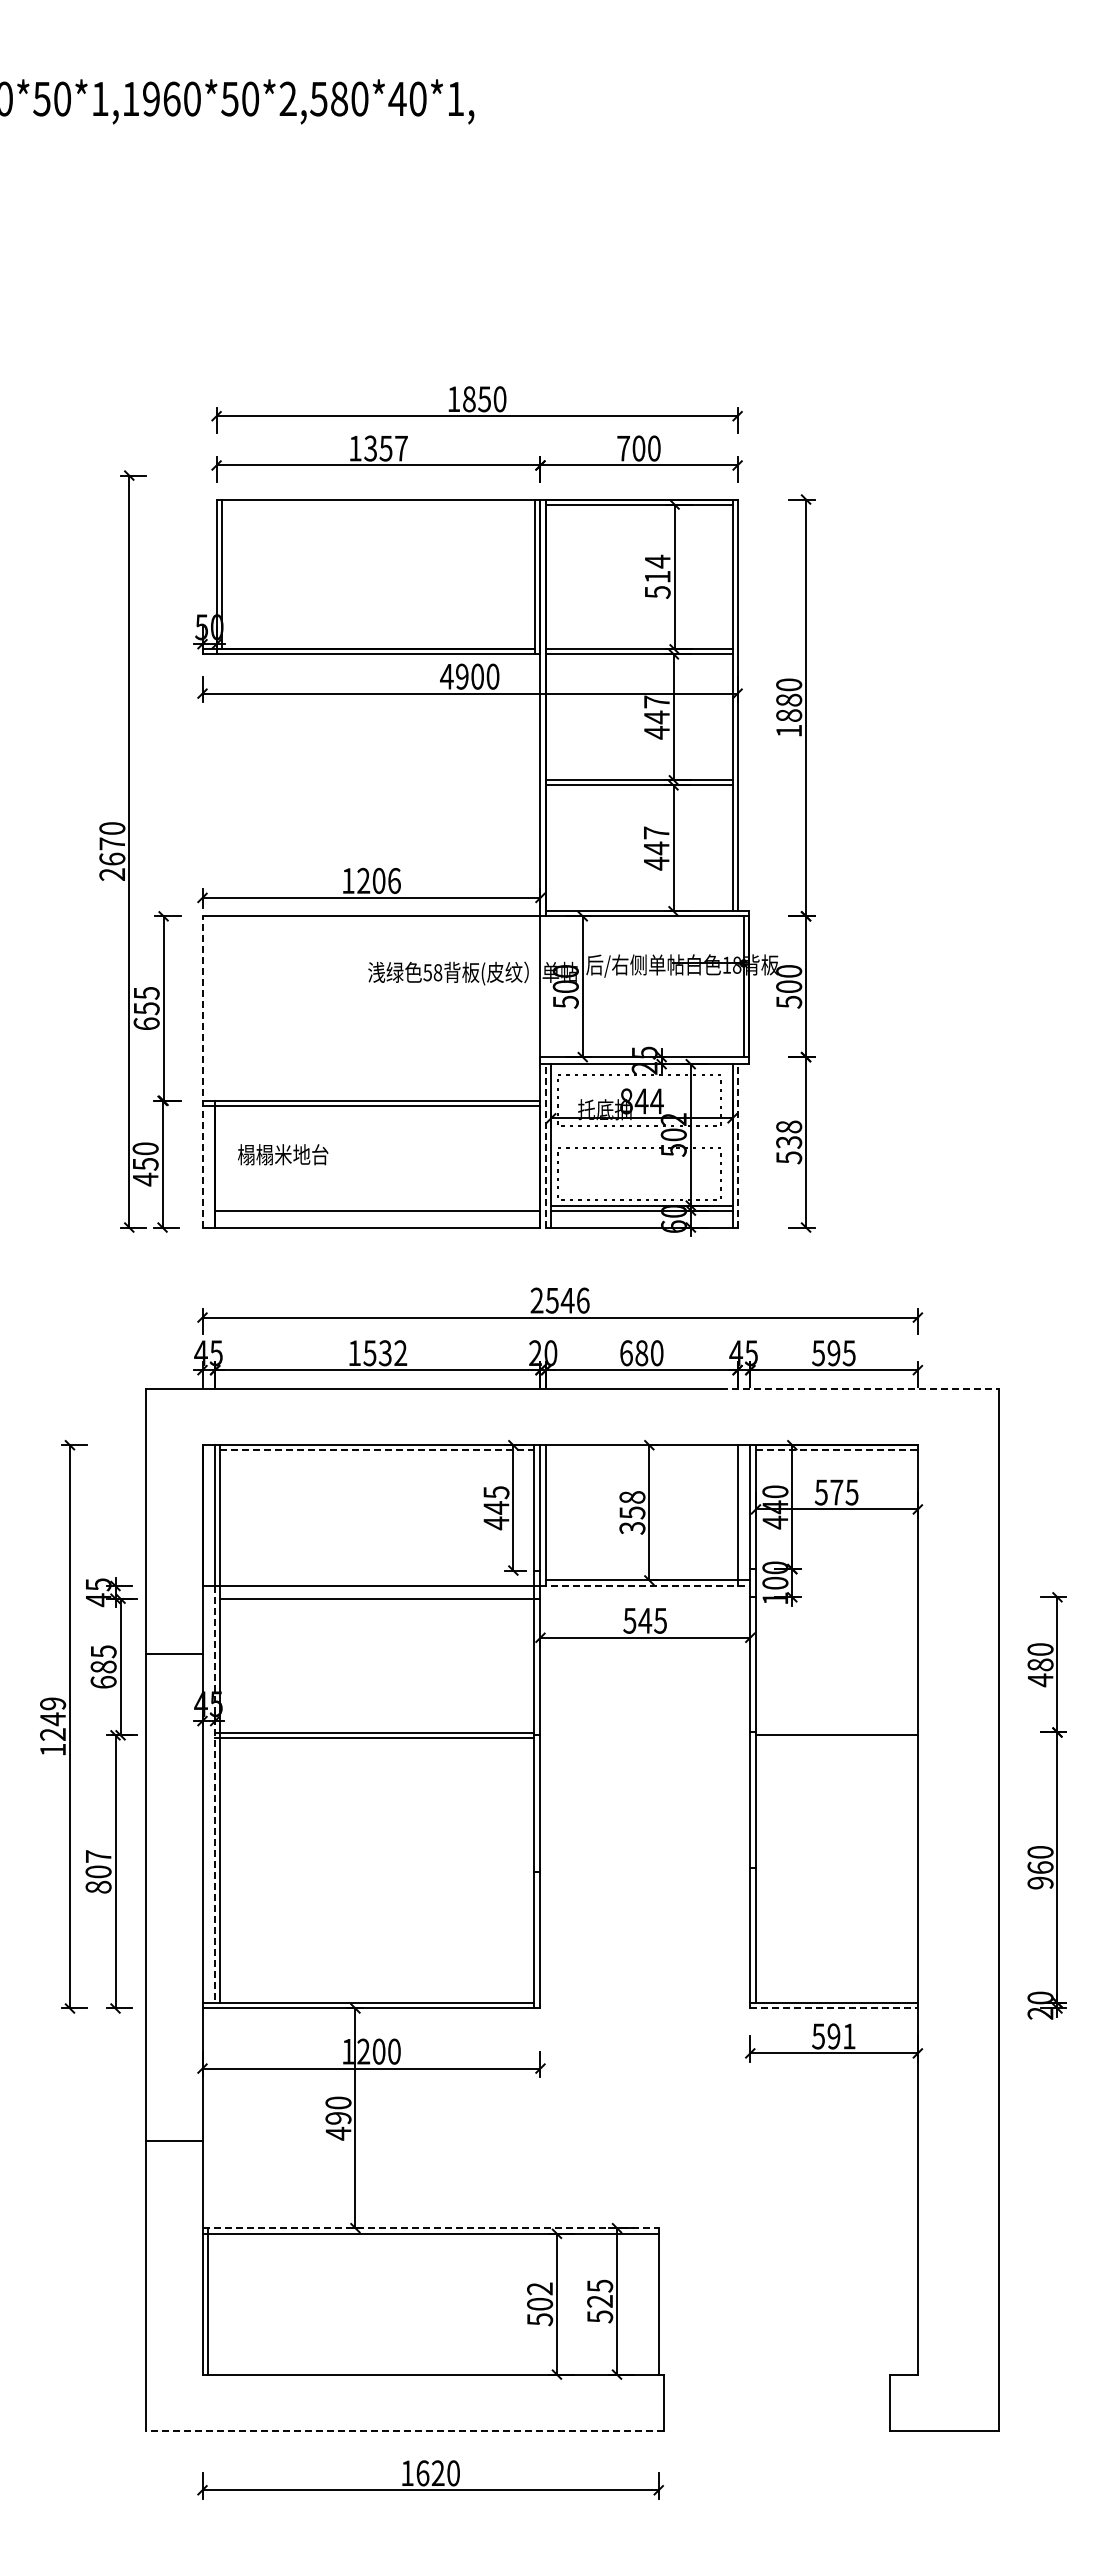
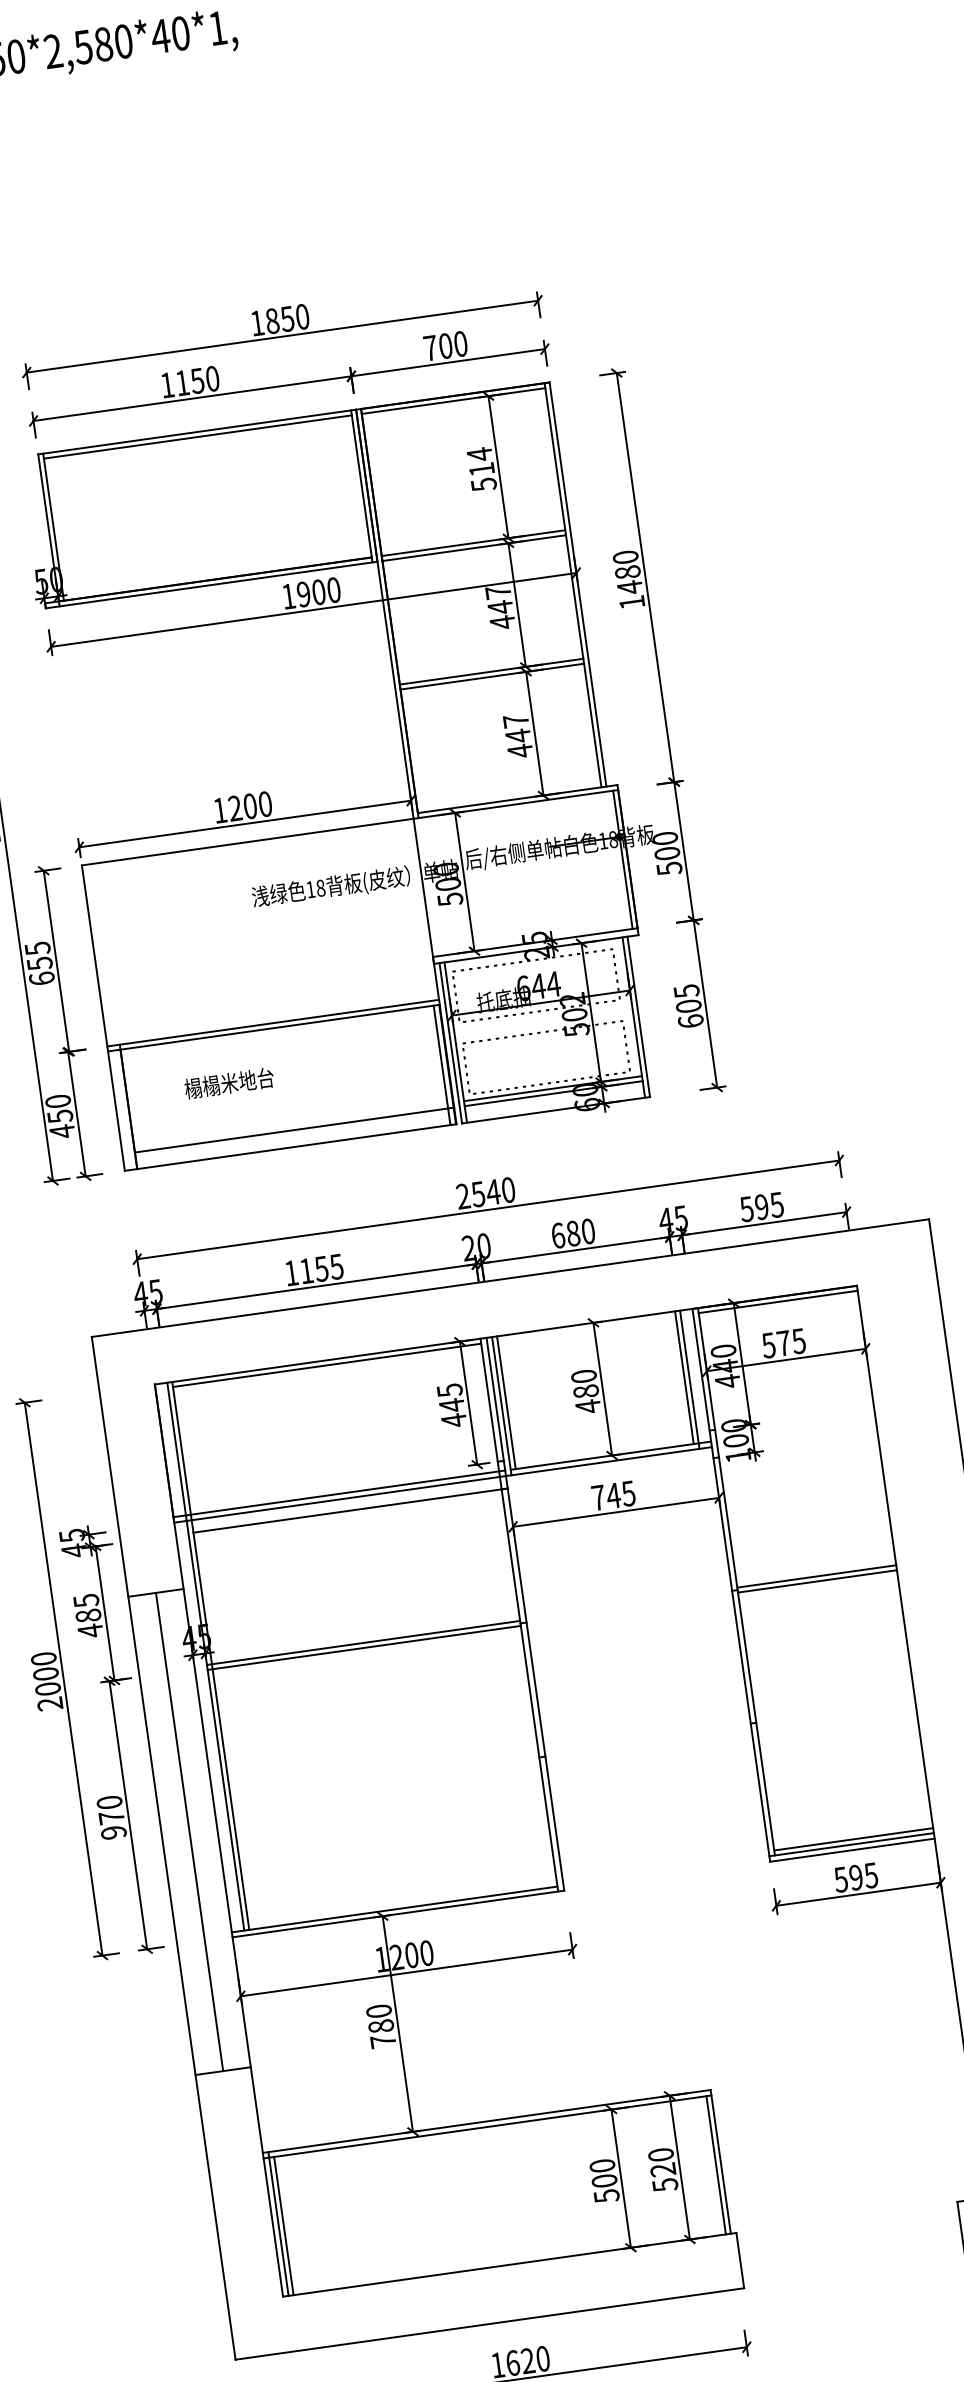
text: (385, 448) -> (196, 381), 1357 -> 1150
line: (378, 504) -> (197, 436), added
text: (446, 676) -> (288, 596), 4900 -> 1900
text: (789, 715) -> (630, 587), 1880 -> 1480
text: (394, 880) -> (265, 803), 1206 -> 1200
text: (427, 972) -> (310, 889), 58 -> 18
line: (202, 1071) -> (103, 1017), dashed -> solid
text: (626, 1101) -> (523, 988), 844 -> 644
text: (789, 1142) -> (689, 1006), 538 -> 605
line: (546, 1145) -> (451, 1042), dashed -> solid
line: (737, 1145) -> (638, 1016), dashed -> solid
text: (283, 1154) -> (229, 1083), moved
line: (534, 1166) -> (442, 1065), added
text: (583, 1300) -> (508, 1189), 2546 -> 2540
text: (385, 1353) -> (321, 1269), 1532 -> 1155
line: (860, 1388) -> (792, 1238), dashed -> solid
line: (377, 1450) -> (327, 1365), dashed -> solid
line: (836, 1450) -> (777, 1302), dashed -> solid
line: (551, 1512) -> (506, 1402), added
line: (732, 1512) -> (684, 1377), added
text: (632, 1513) -> (586, 1392), 358 -> 480
line: (371, 1580) -> (339, 1493), added
line: (645, 1586) -> (609, 1462), dashed -> solid
text: (629, 1620) -> (598, 1497), 545 -> 745
text: (103, 1682) -> (90, 1631), 685 -> 485
text: (53, 1726) -> (47, 1681), 1249 -> 2000
line: (836, 1729) -> (816, 1576), added
line: (215, 1794) -> (215, 1725), dashed -> solid
text: (98, 1871) -> (111, 1817), 807 -> 970
line: (174, 1896) -> (189, 1831), added
line: (836, 1997) -> (853, 1839), added
line: (834, 2008) -> (852, 1850), dashed -> solid
text: (848, 2036) -> (870, 1875), 591 -> 595
text: (338, 2126) -> (382, 2034), 490 -> 780
line: (431, 2228) -> (487, 2121), dashed -> solid
text: (600, 2285) -> (661, 2154), 525 -> 520
text: (540, 2288) -> (602, 2165), 502 -> 500
line: (213, 2303) -> (284, 2225), added
line: (653, 2303) -> (715, 2164), added
line: (404, 2430) -> (489, 2323), dashed -> solid

